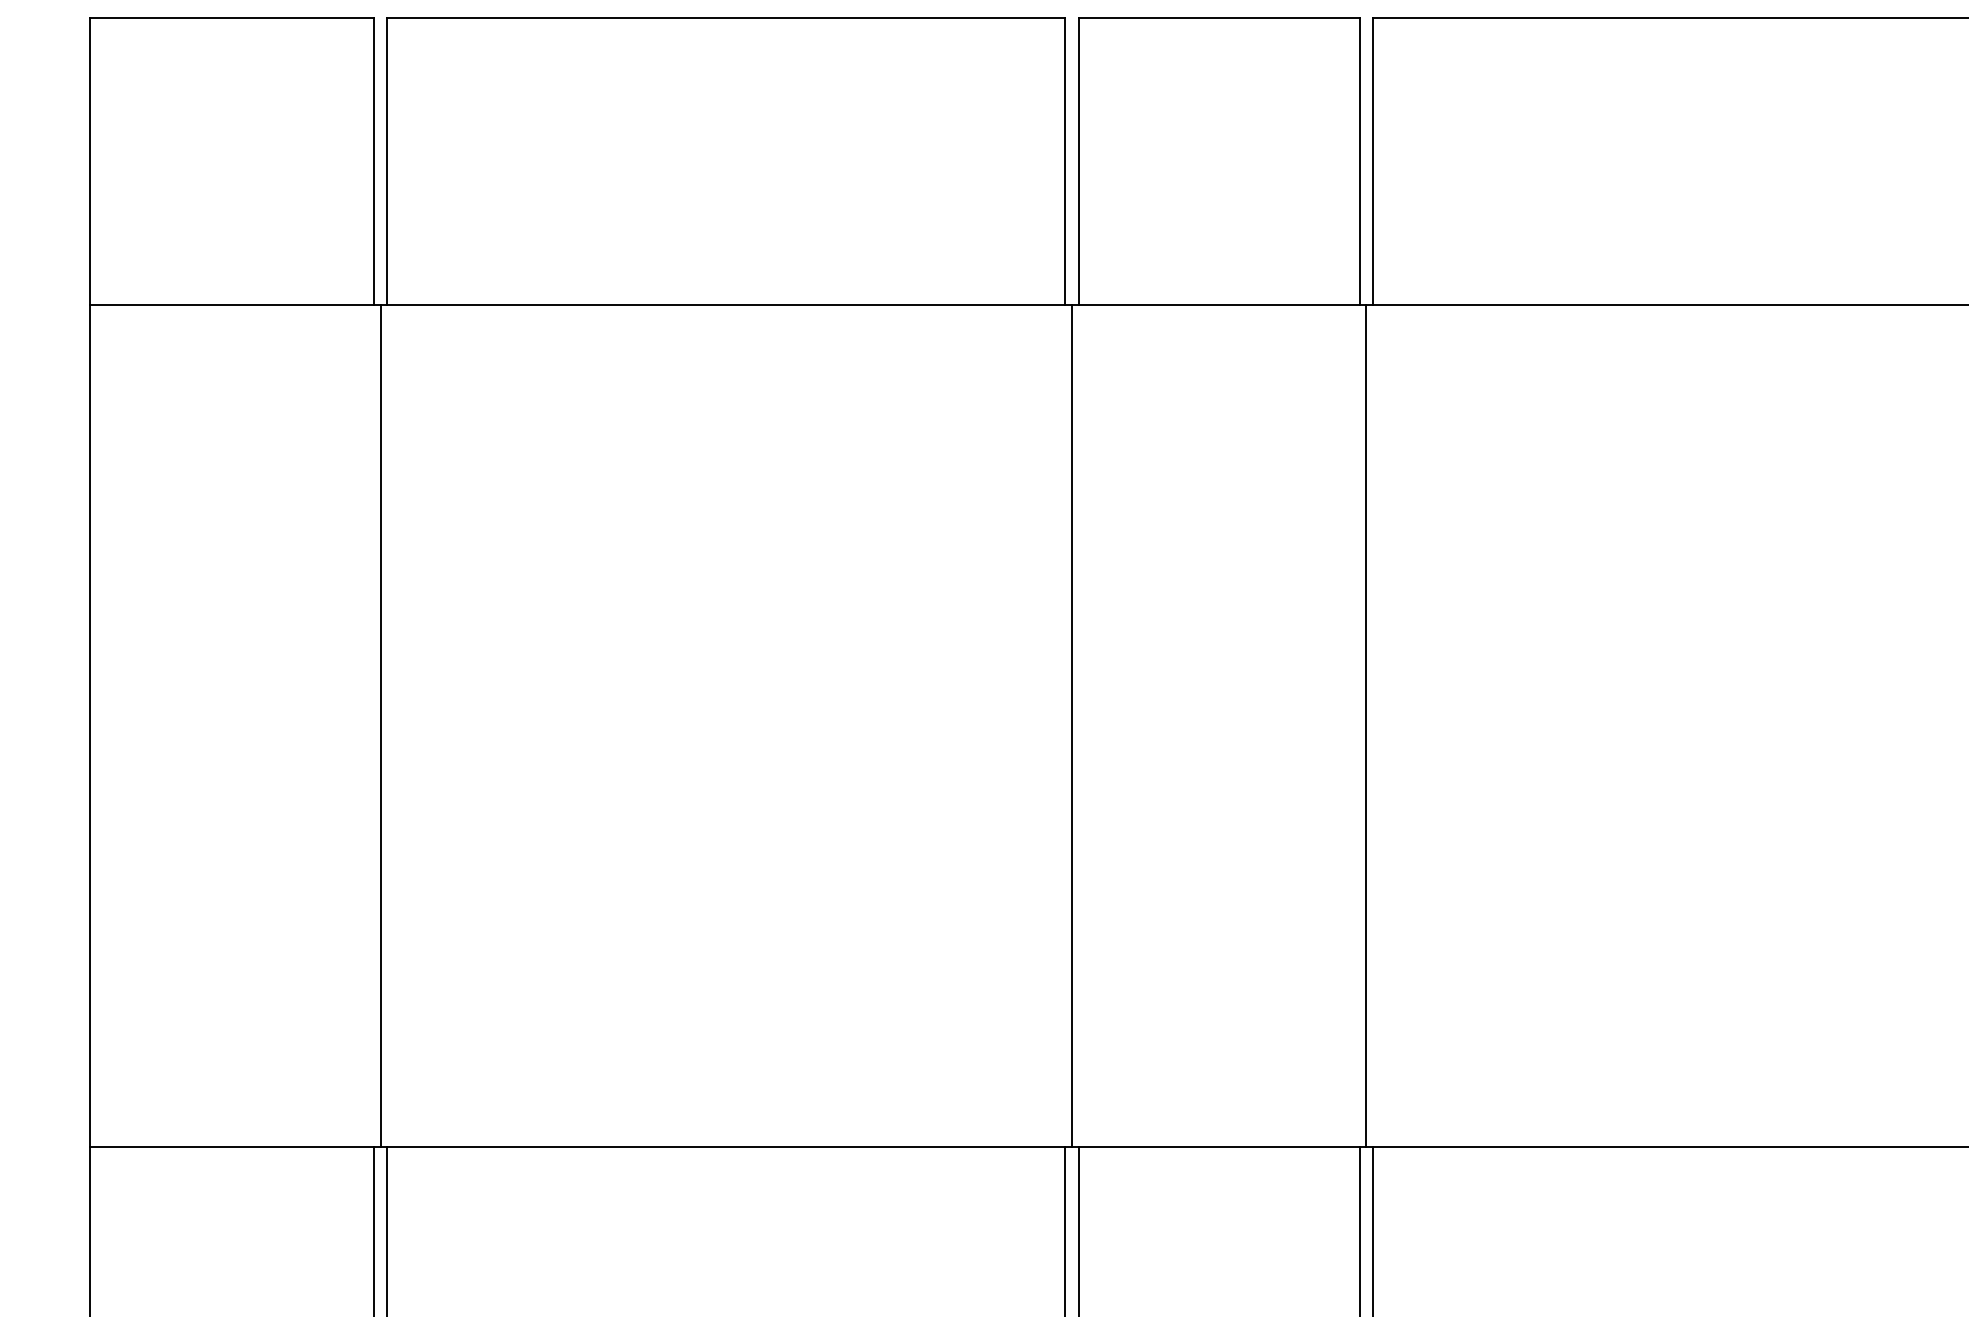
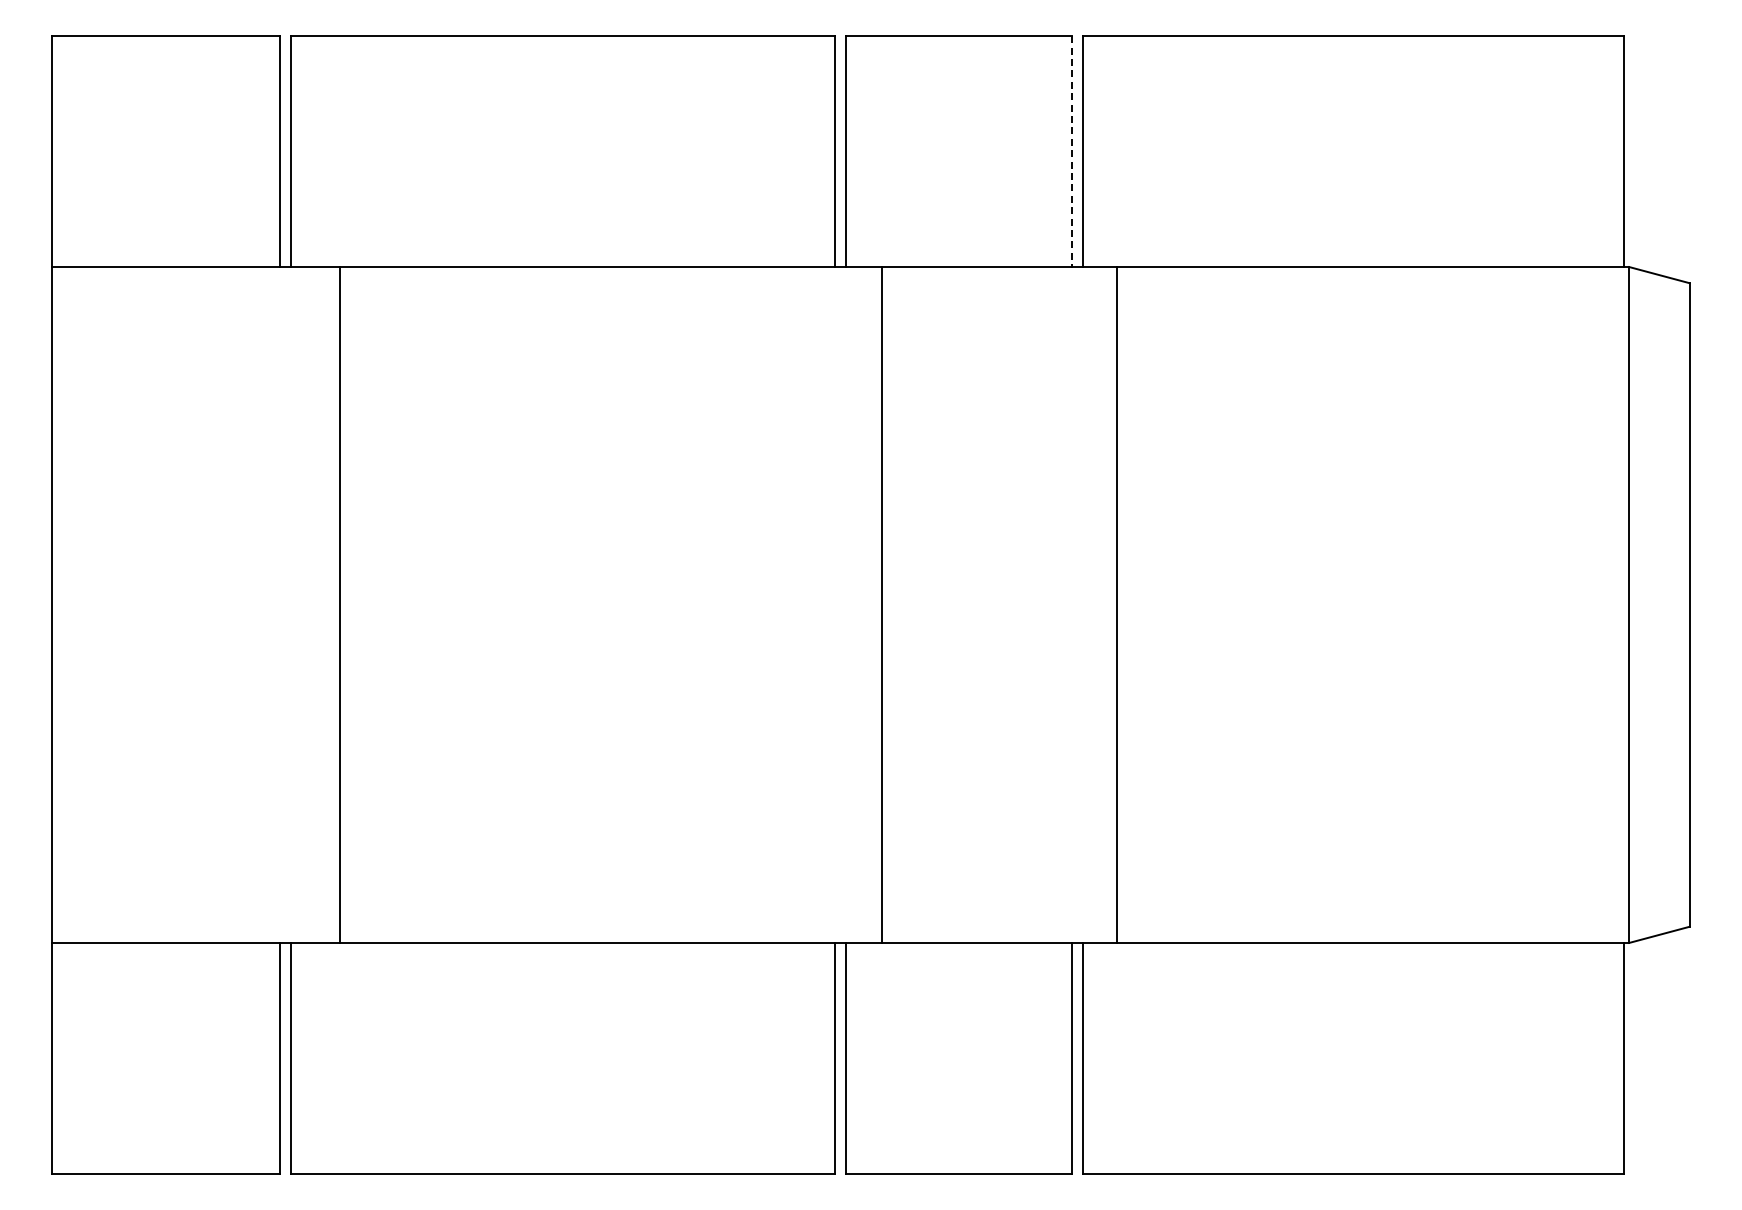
line: (1359, 162) -> (1071, 152), solid -> dashed
line: (380, 725) -> (339, 604), moved
line: (1071, 725) -> (881, 604), moved
line: (1366, 725) -> (1117, 604), moved

